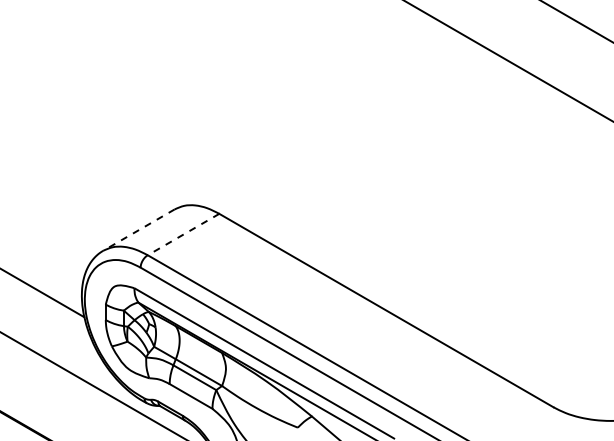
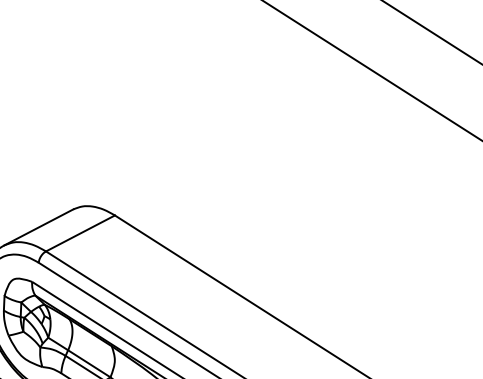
line: (138, 230) -> (38, 227), dashed -> solid
line: (183, 234) -> (80, 233), dashed -> solid

